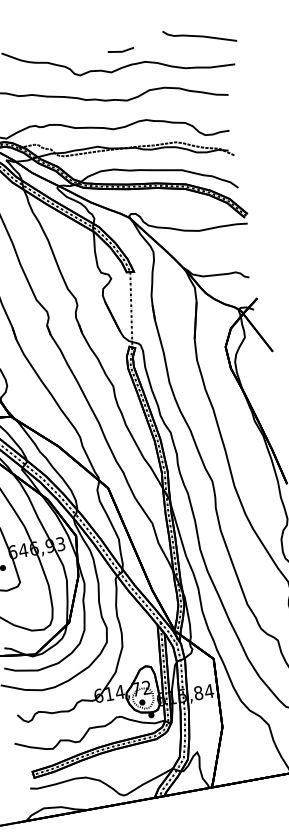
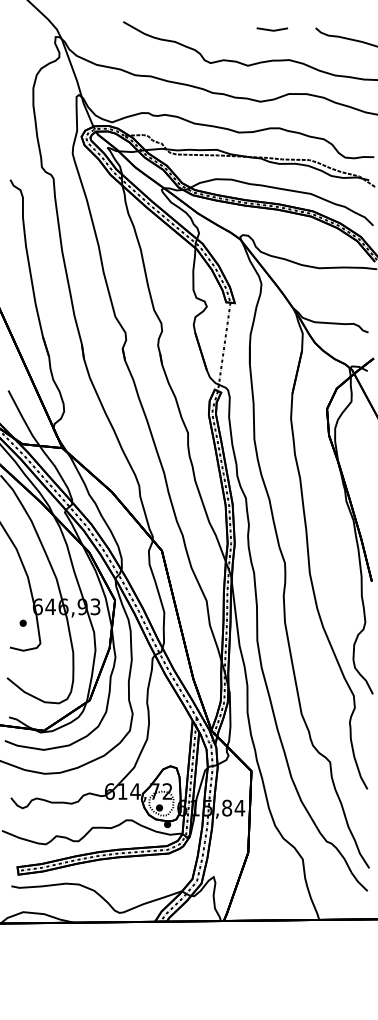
line: (121, 50) -> (272, 29), moved

